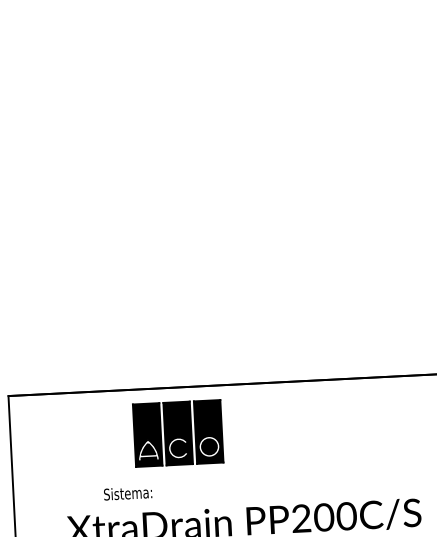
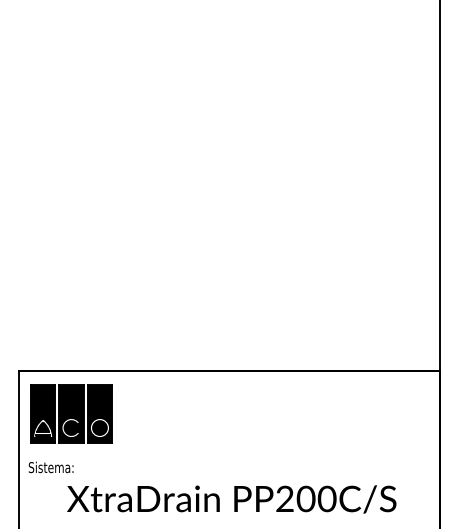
part: (178, 432) -> (71, 413), moved
text: (127, 493) -> (50, 467), moved

